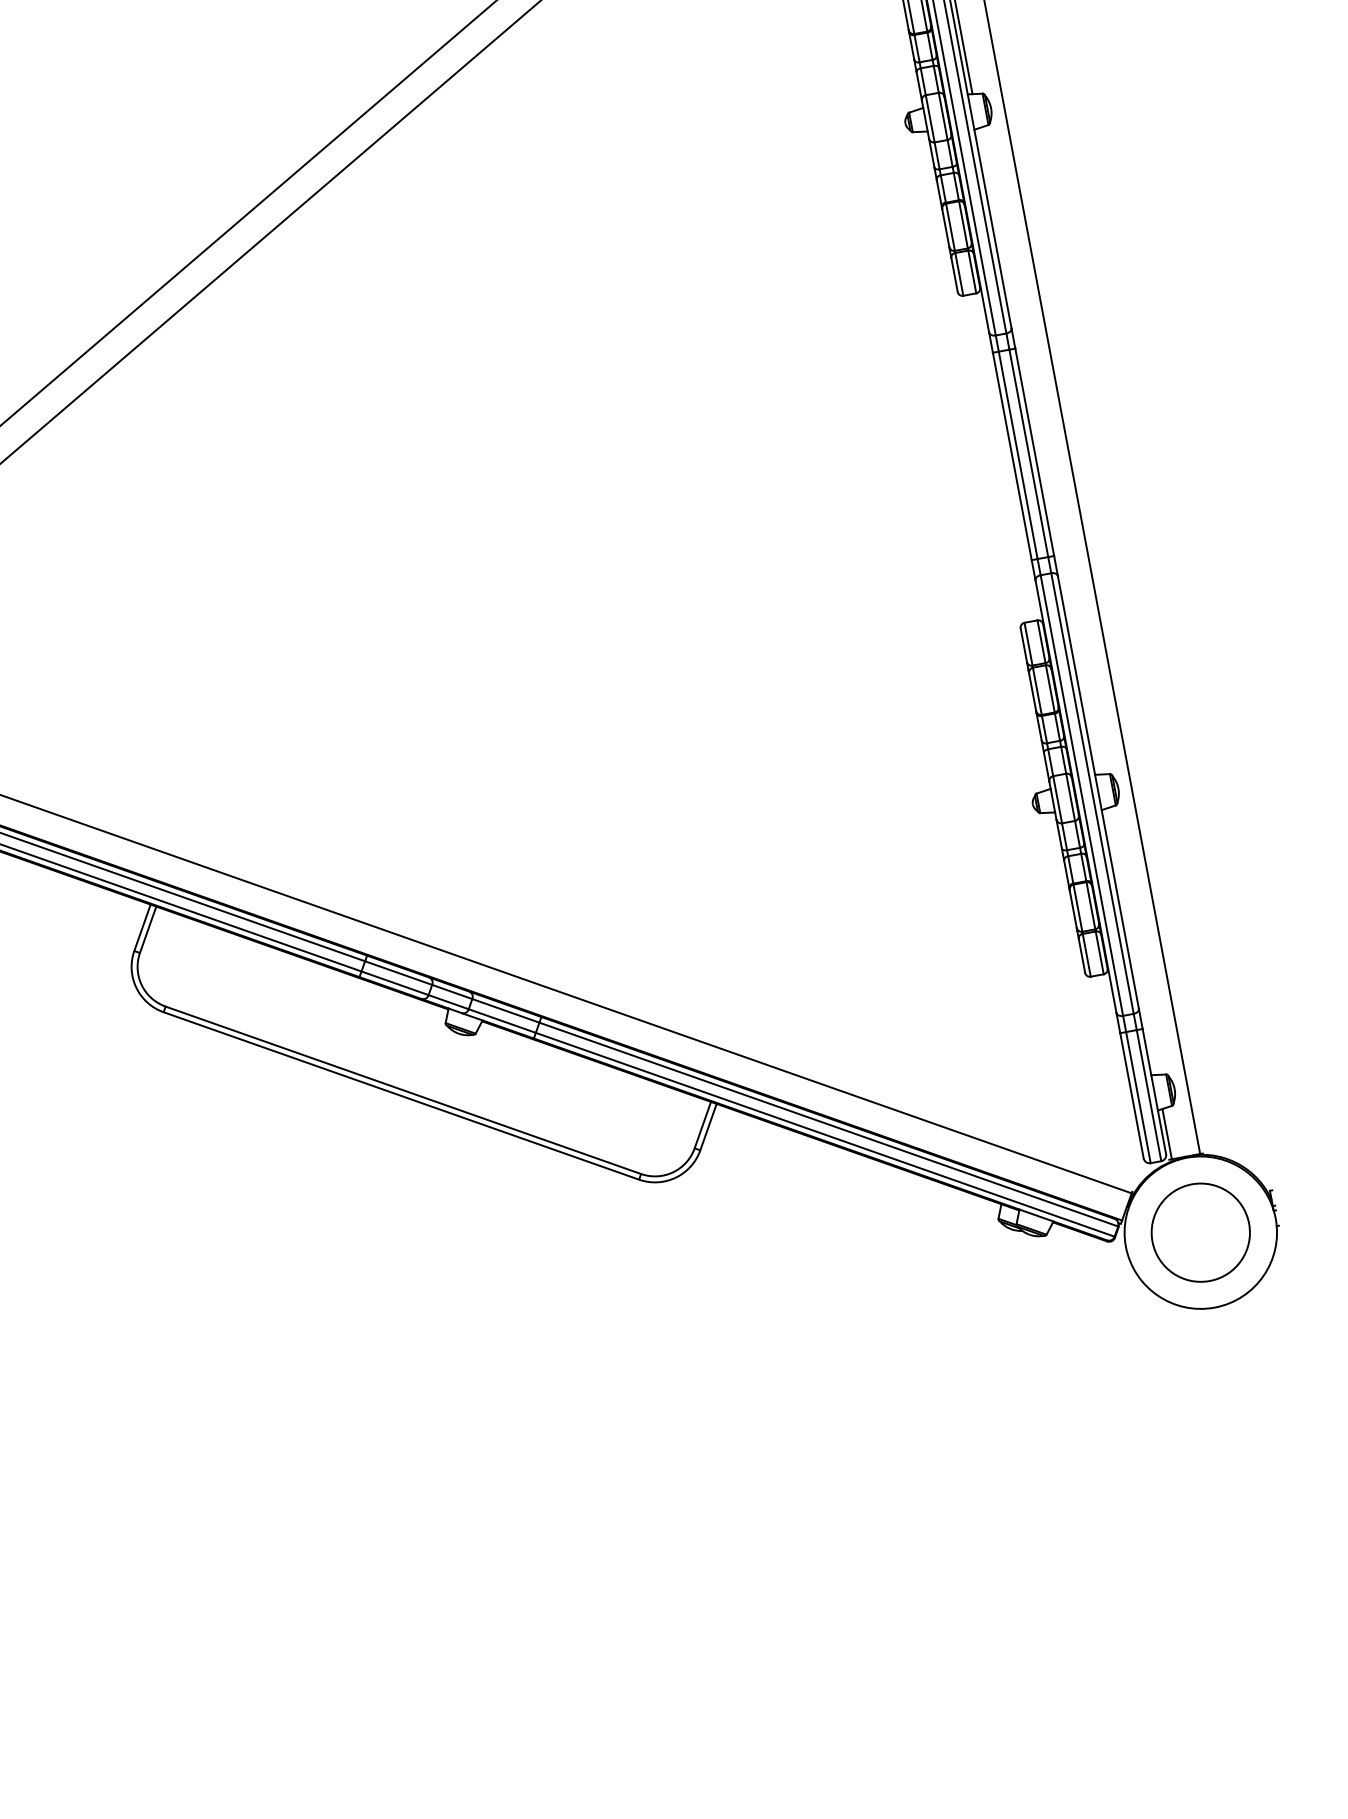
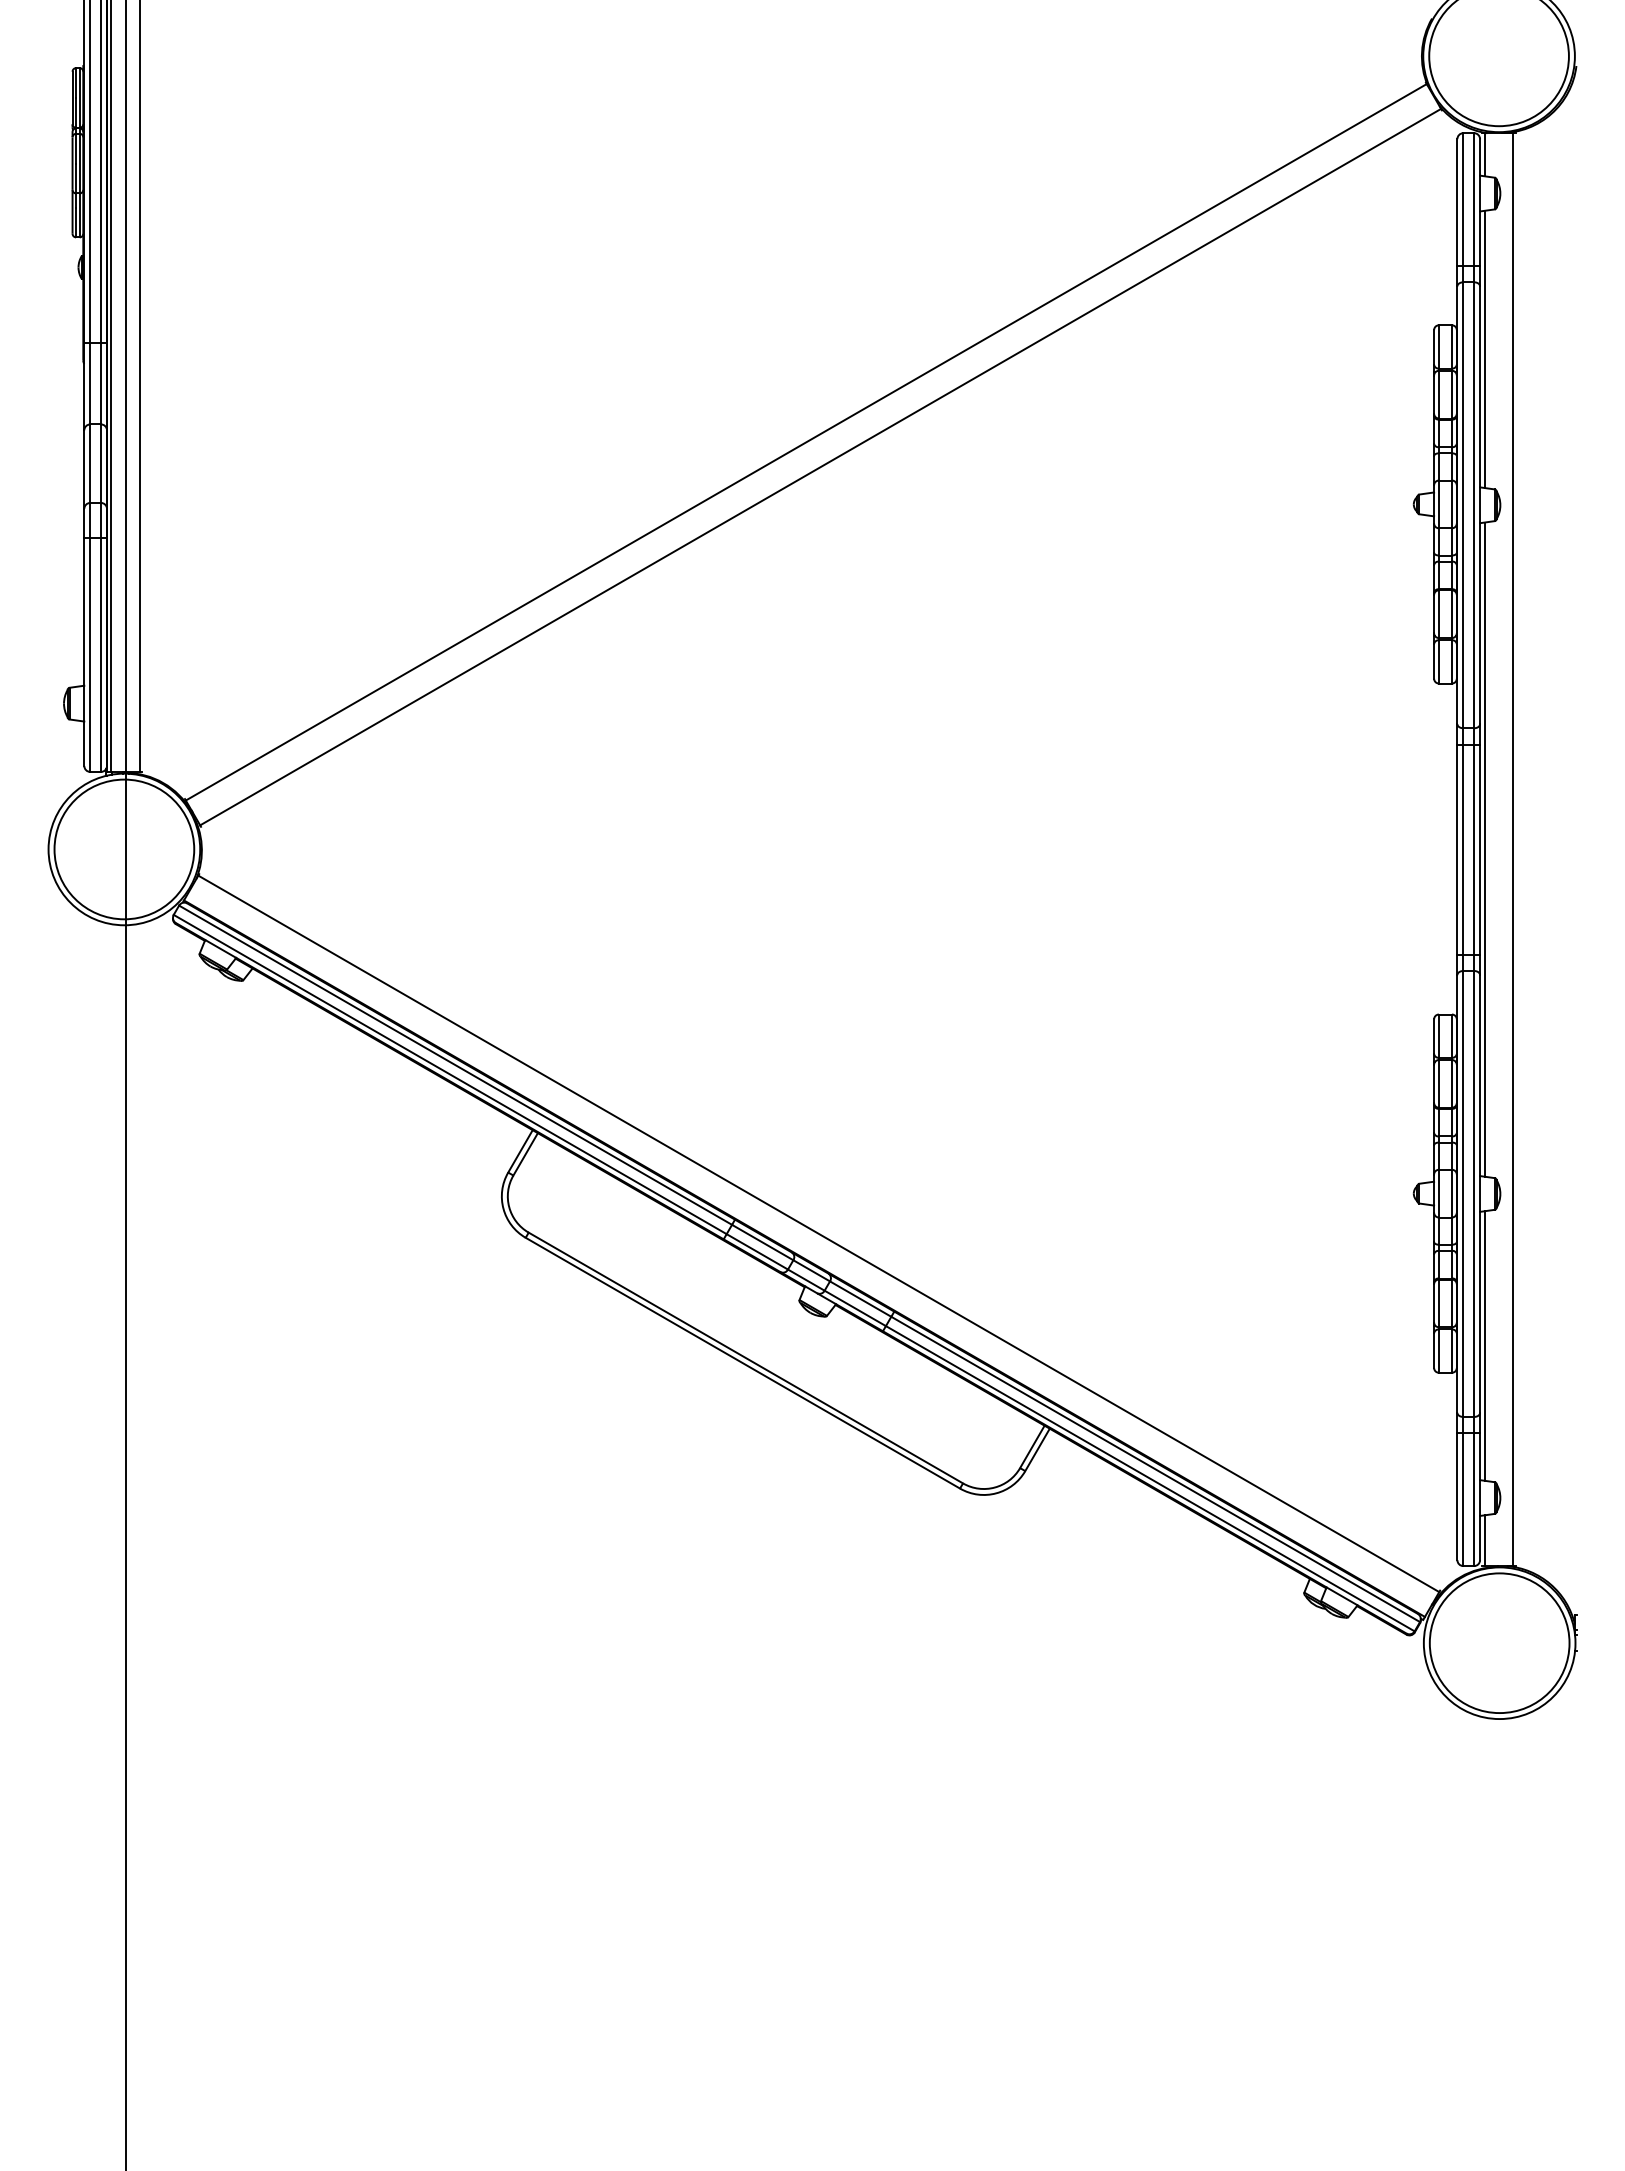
line: (1039, 451) -> (1484, 849), added
line: (1130, 941) -> (1484, 1345), added
circle: (1200, 1232) -> (1499, 1643), size x1.43

